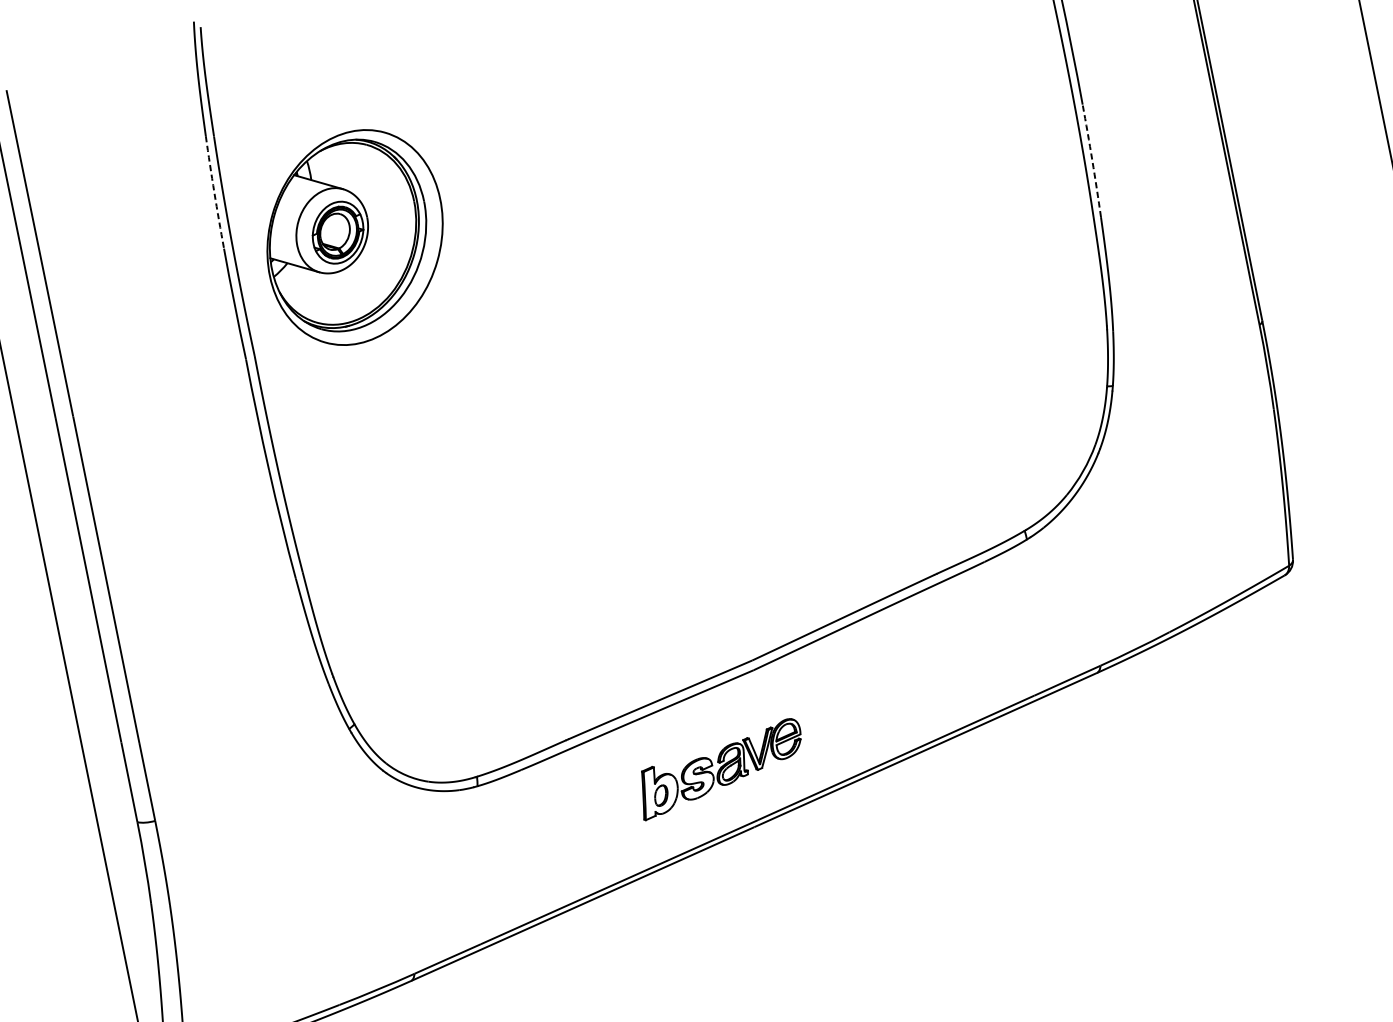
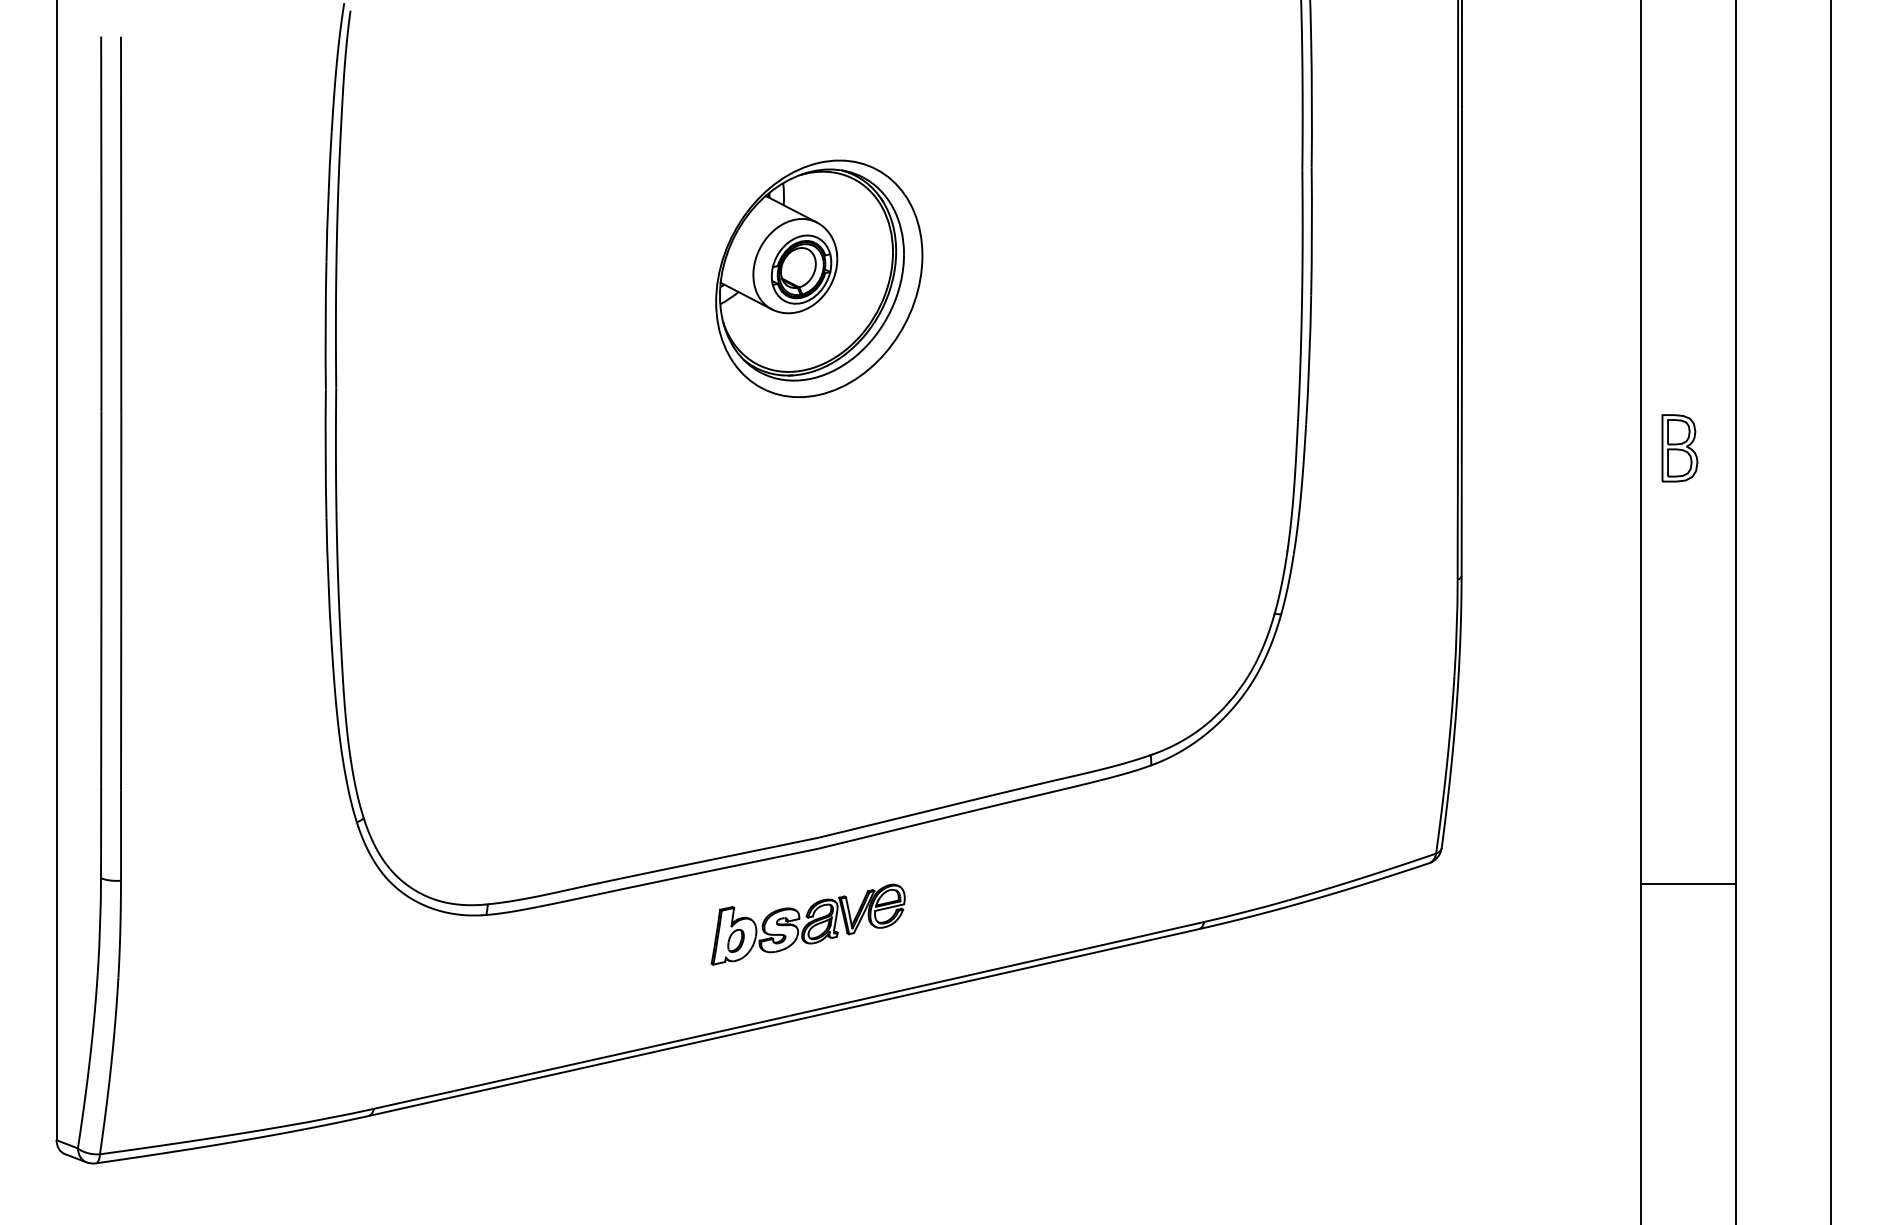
arc: (1092, 161) -> (1309, 360), dashed -> solid
arc: (214, 192) -> (328, 197), dashed -> solid
part: (355, 237) -> (819, 278), moved
part: (720, 768) -> (807, 924), moved

